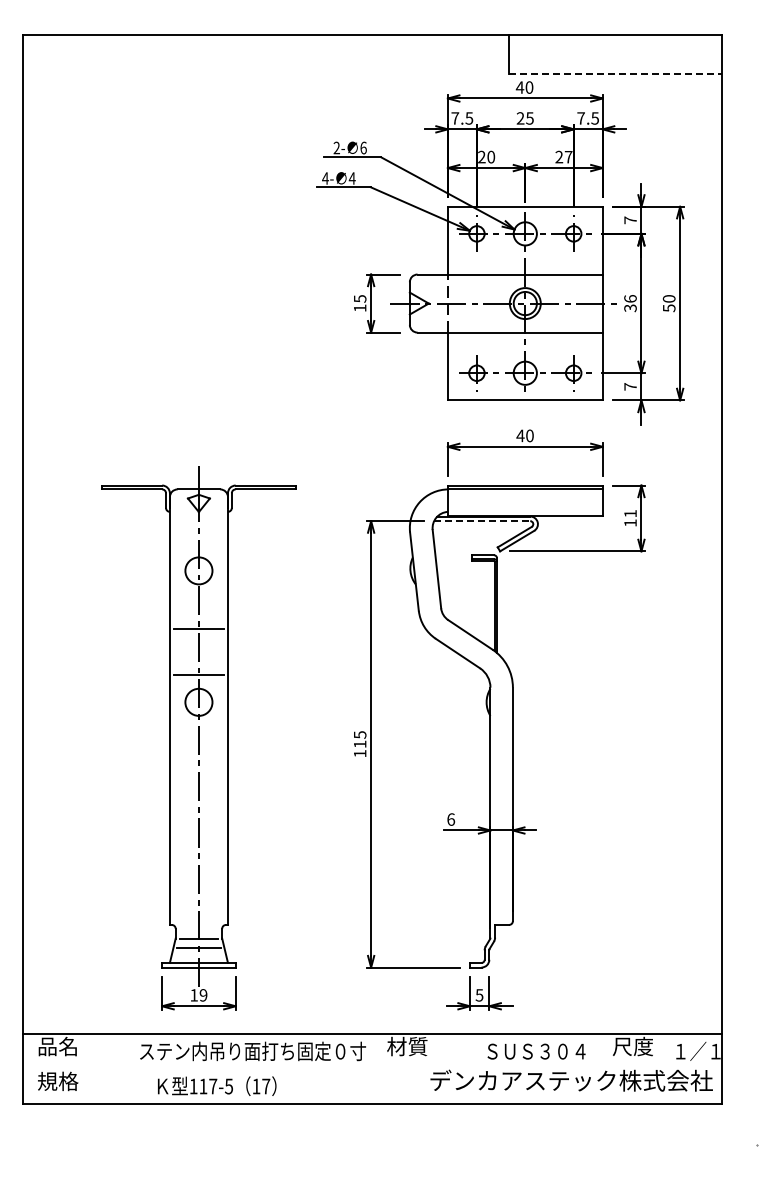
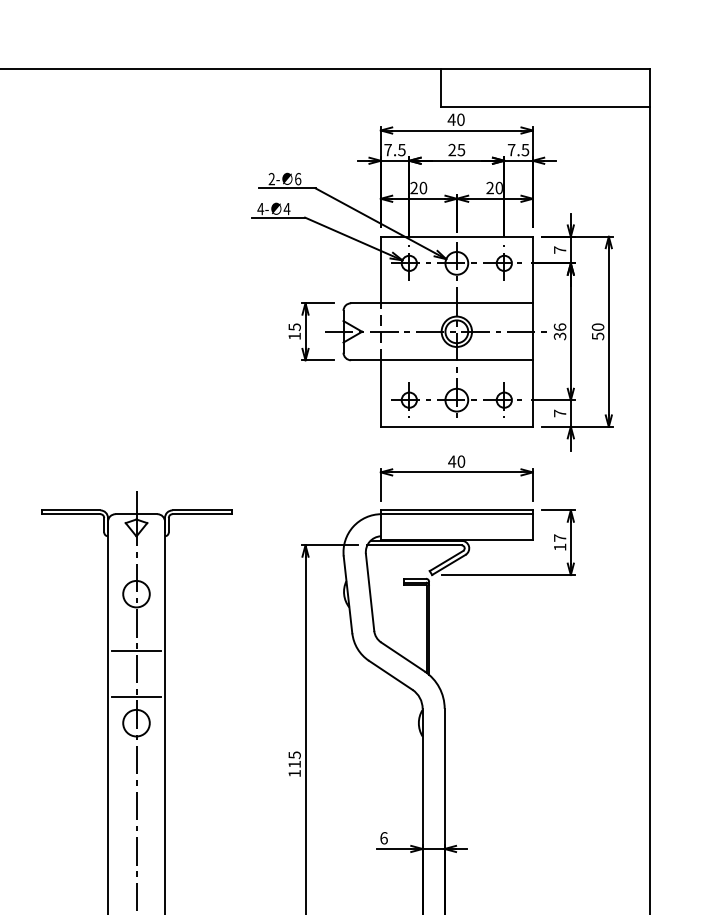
line: (616, 74) -> (546, 106), dashed -> solid
text: (568, 156) -> (499, 187), 27 -> 20
text: (630, 513) -> (560, 537), 11 -> 17
line: (482, 521) -> (414, 545), dashed -> solid

